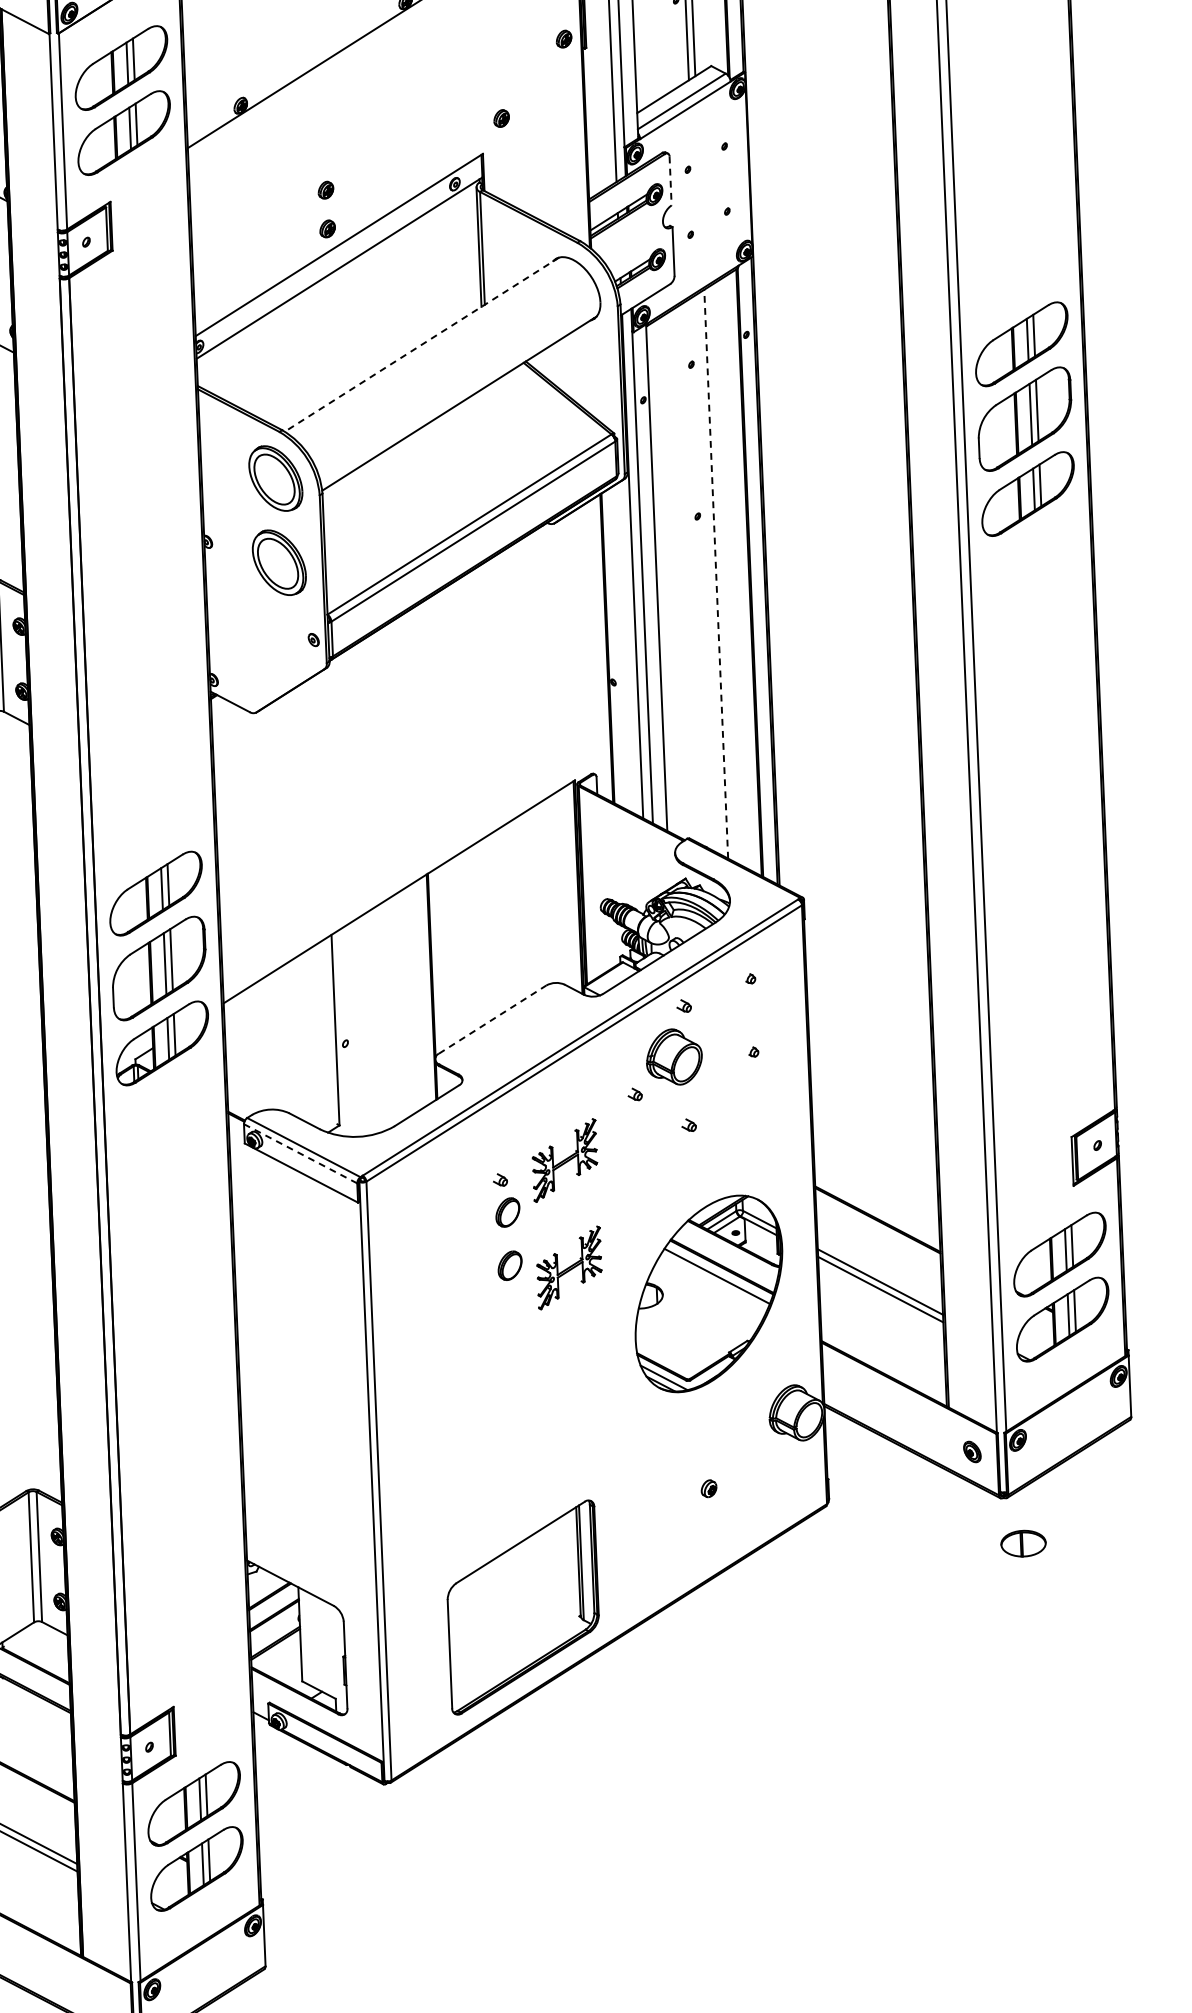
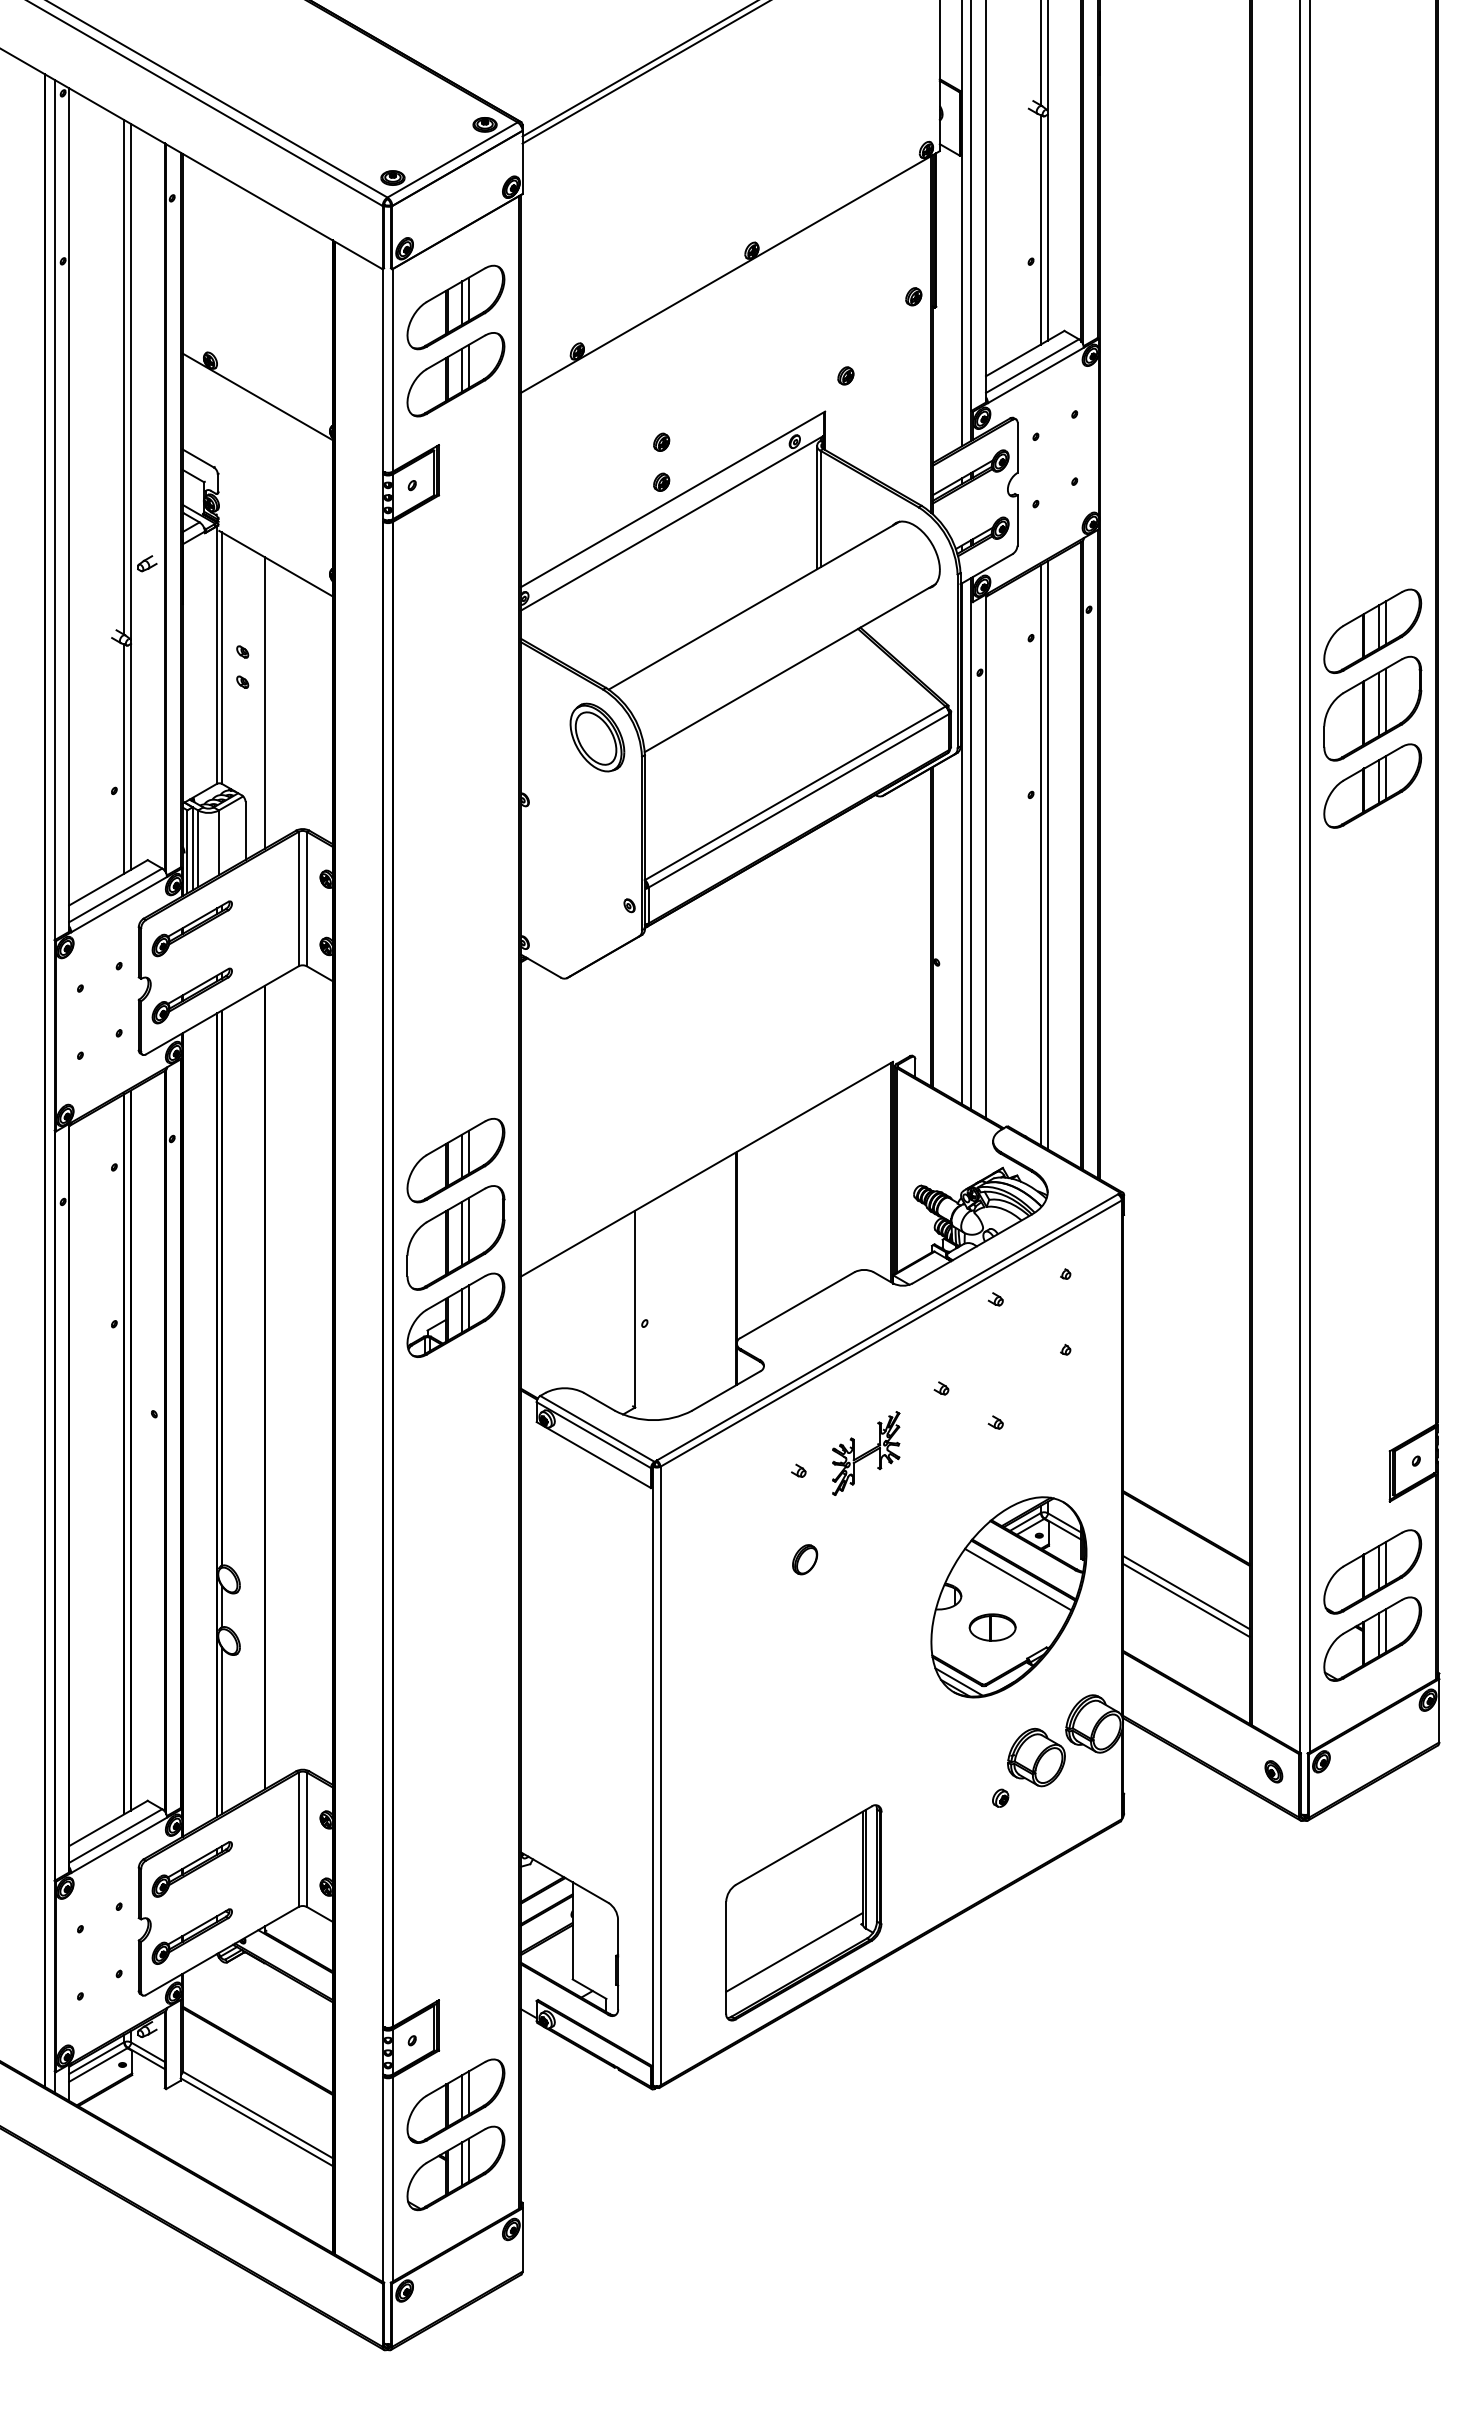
line: (670, 181) -> (1017, 448), dashed -> solid
line: (422, 344) -> (754, 605), dashed -> solid
part: (279, 562) -> (597, 824), removed
line: (709, 574) -> (1040, 855), added
line: (716, 574) -> (1047, 855), dashed -> solid
line: (492, 1020) -> (797, 1305), dashed -> solid
part: (674, 1057) -> (1036, 1757), moved
line: (300, 1154) -> (593, 1435), dashed -> solid
part: (508, 1212) -> (805, 1504), removed
part: (569, 1267) -> (866, 1564), removed
part: (1023, 1543) -> (992, 1627), moved
line: (515, 1646) -> (794, 1952), added

